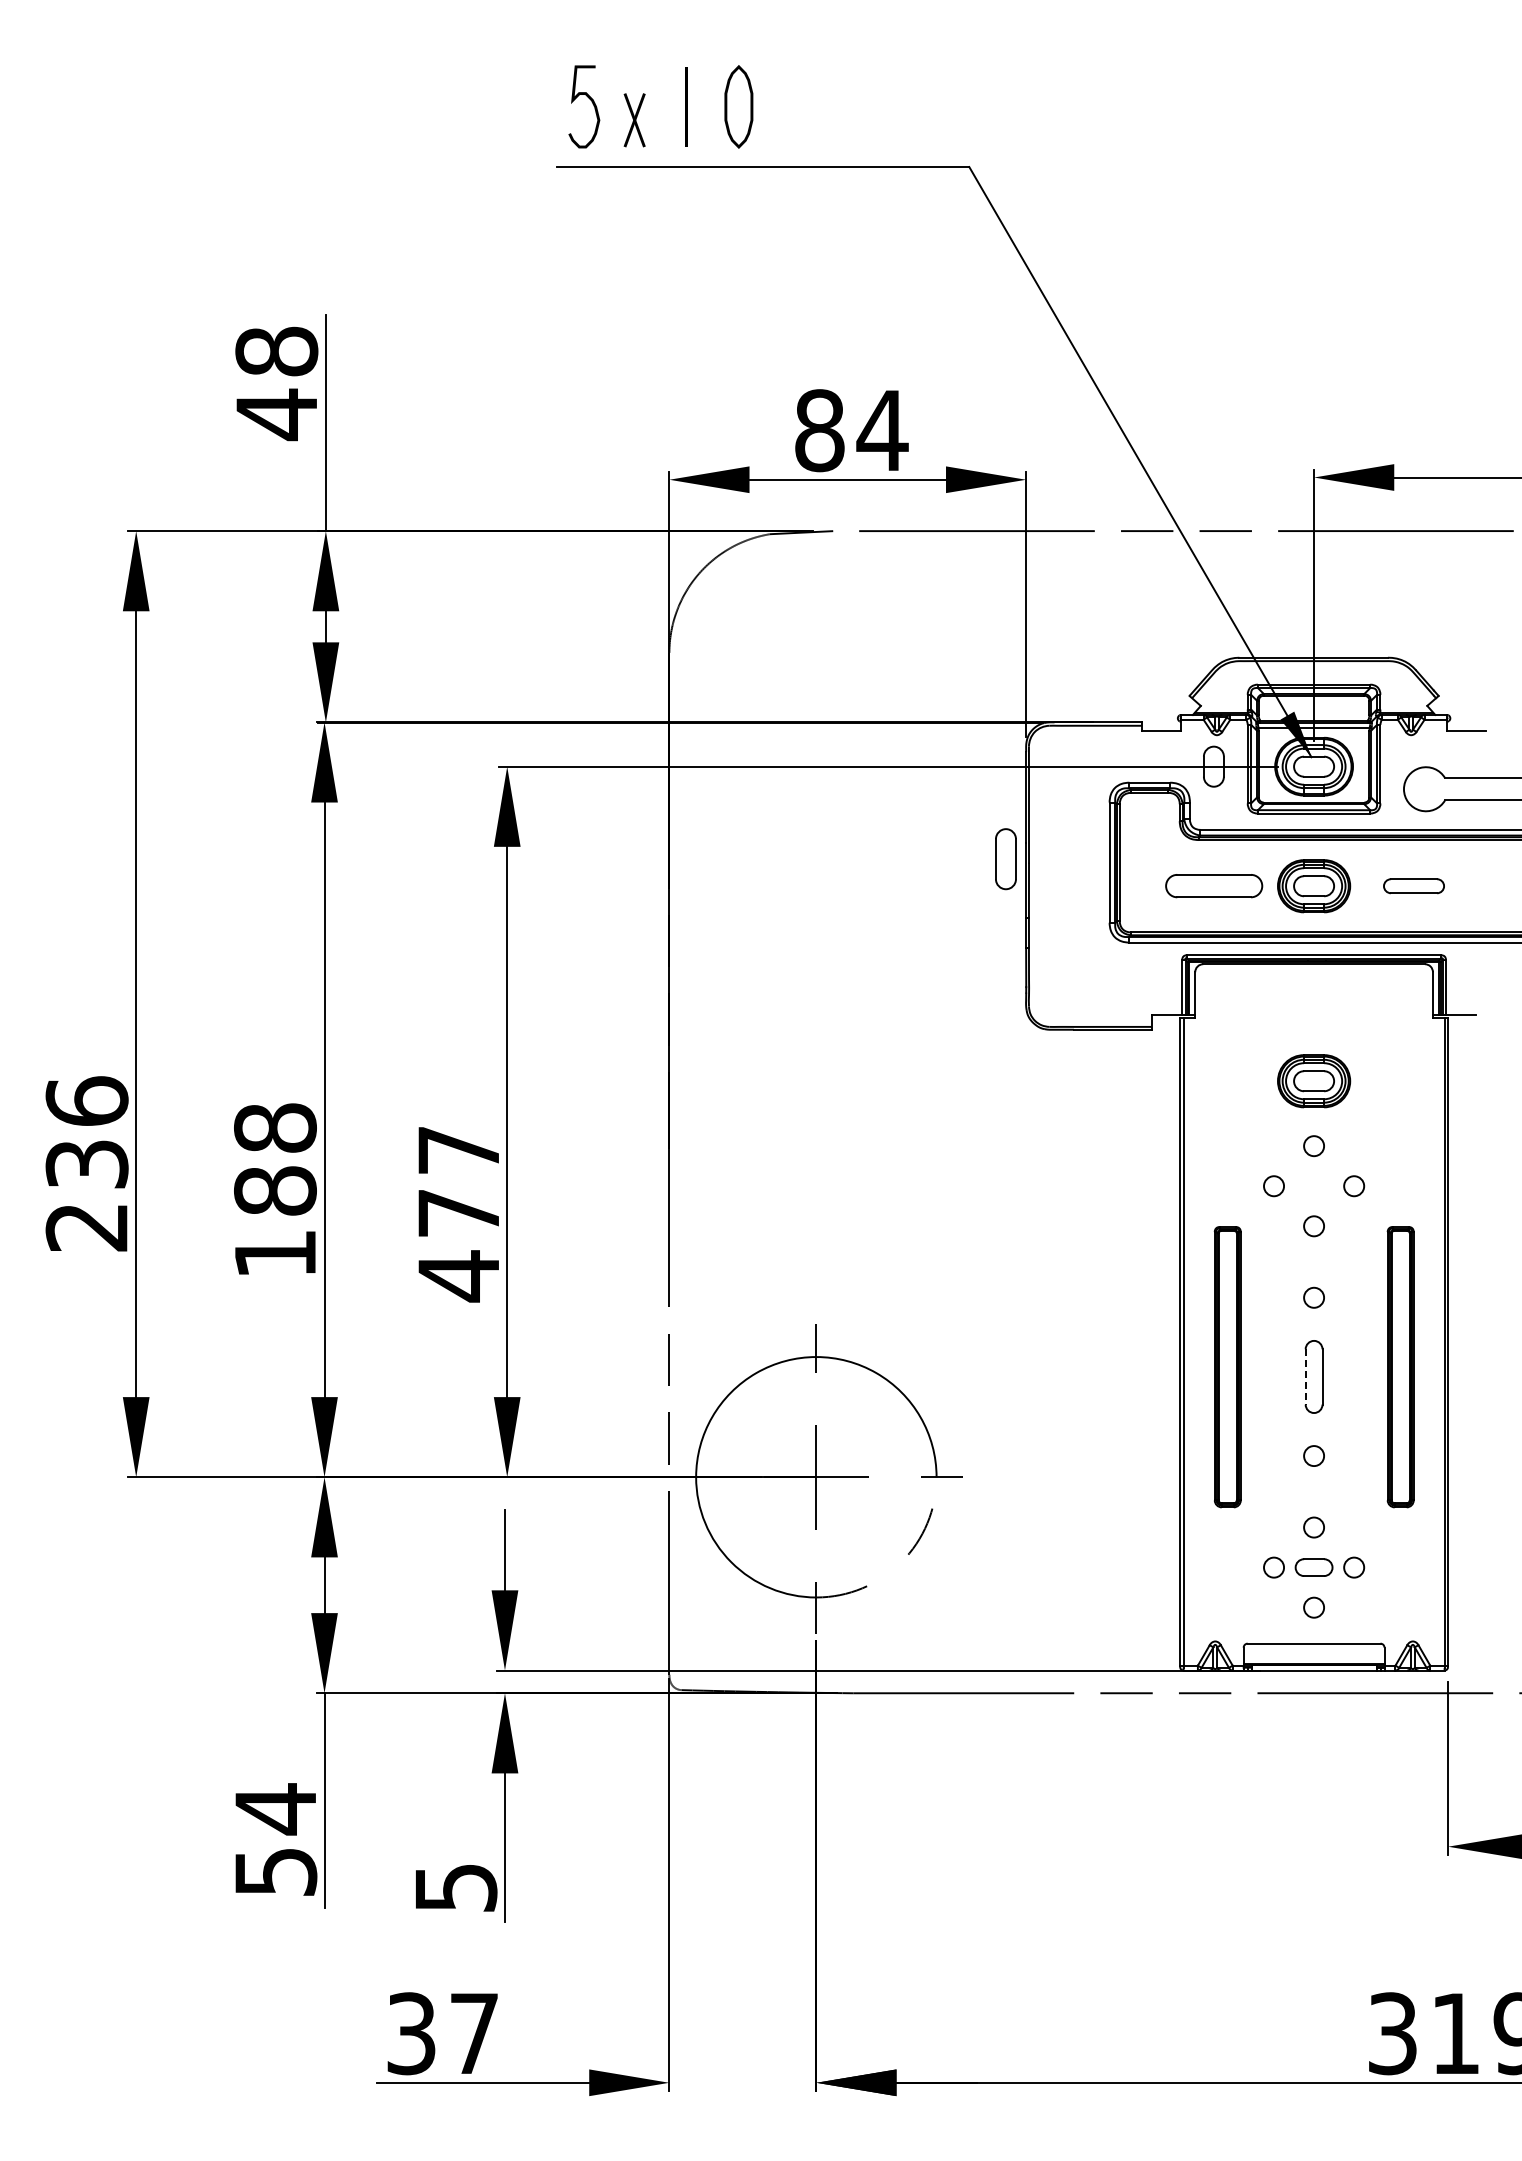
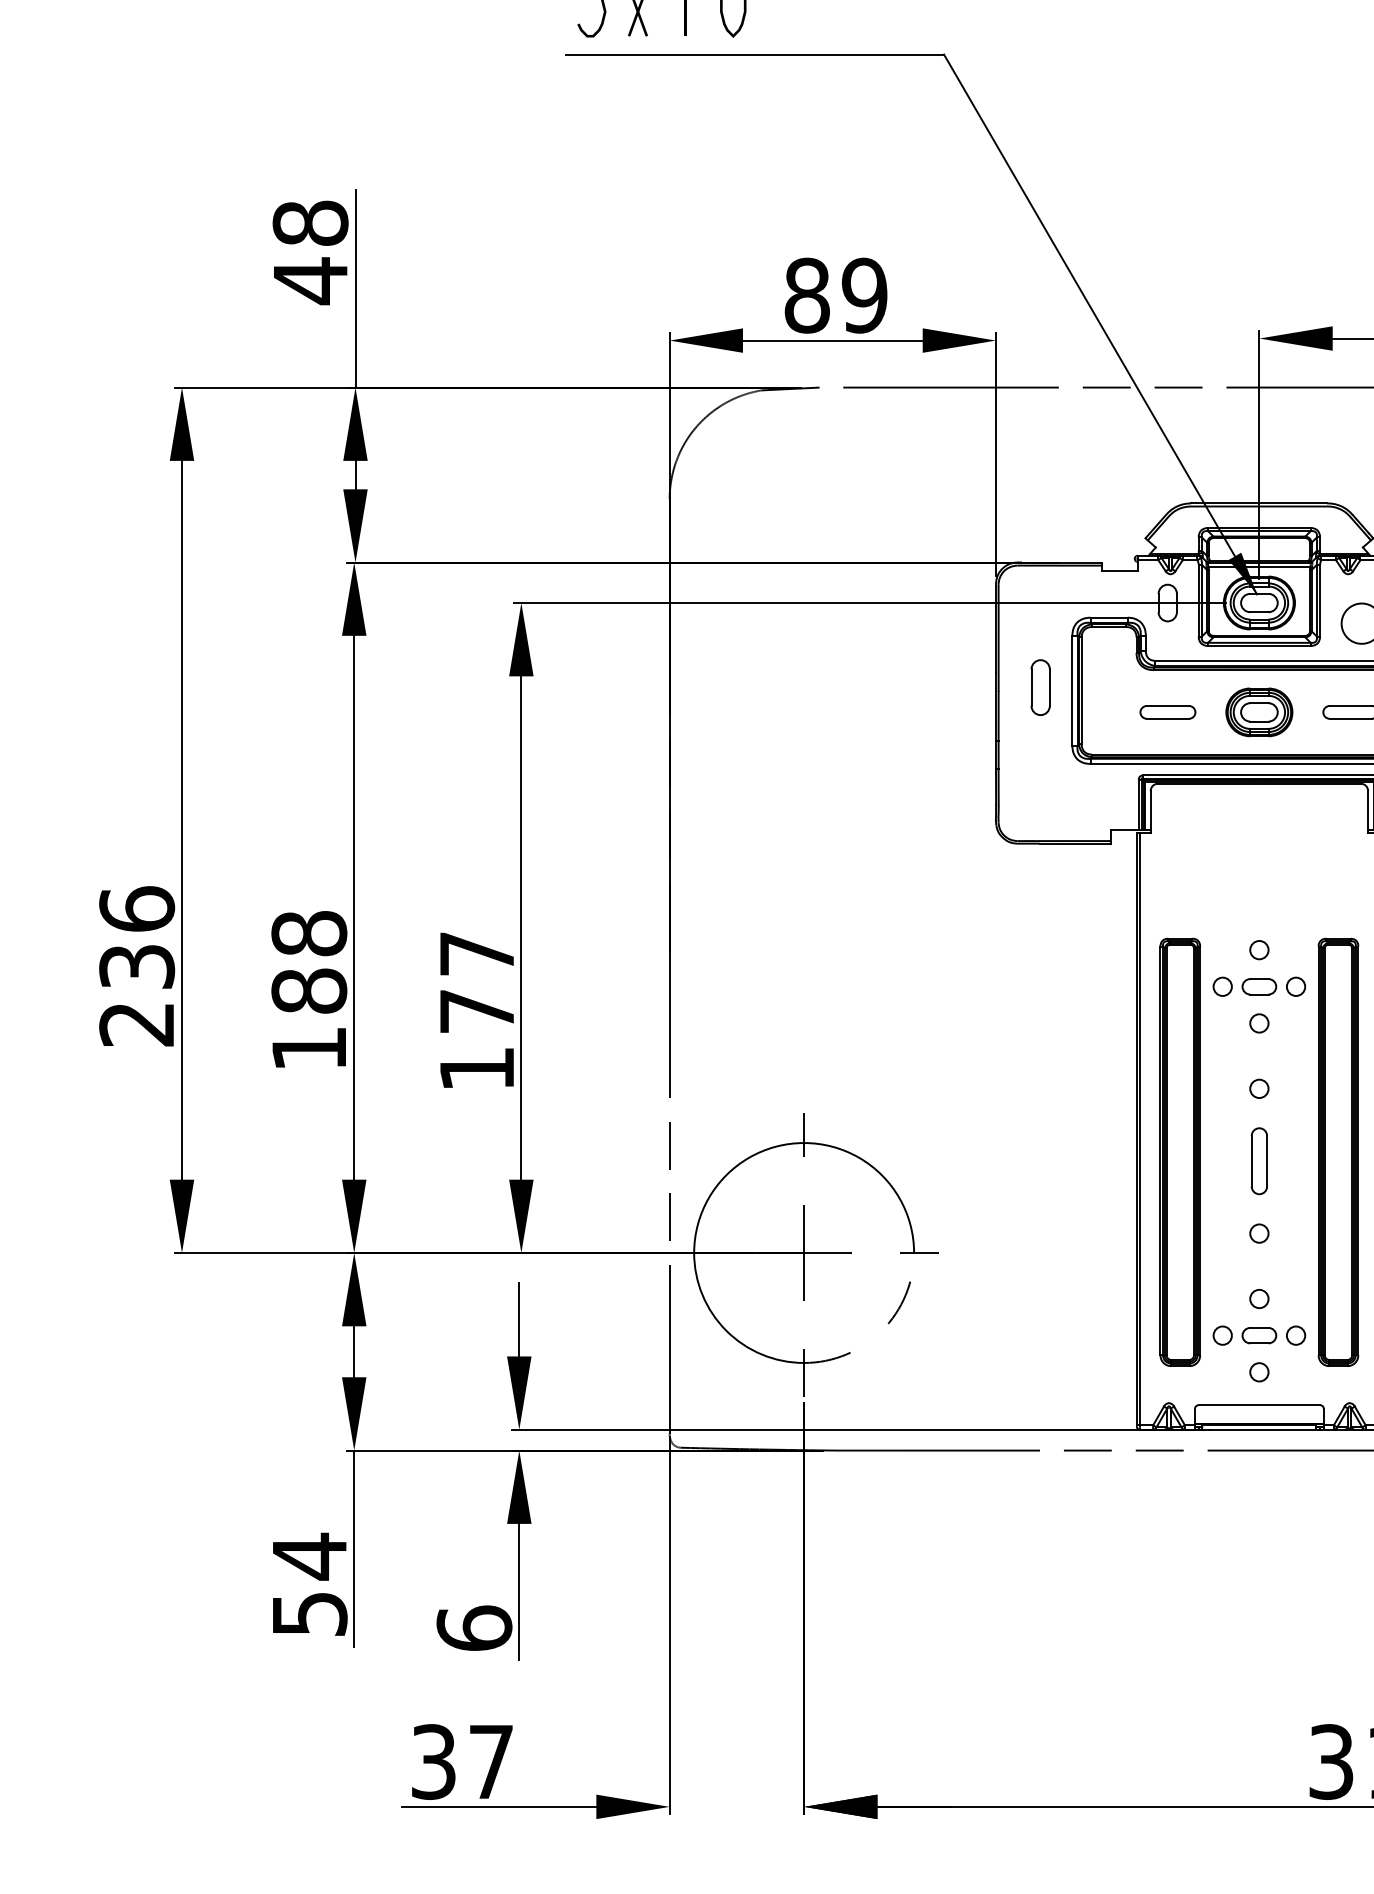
text: (882, 430) -> (864, 295), 84 -> 89
part: (1005, 859) -> (1040, 687), moved
part: (1213, 886) -> (1167, 712), size x0.62
part: (1314, 1081) -> (1259, 891), removed
part: (1313, 1186) -> (1258, 987), added
text: (458, 1276) -> (476, 1069), 477 -> 177
part: (1227, 1366) -> (1180, 1151), size x1.67
part: (1400, 1366) -> (1338, 1151), size x1.67
line: (1305, 1376) -> (1251, 1160), dashed -> solid
text: (455, 1887) -> (474, 1628), 5 -> 6

